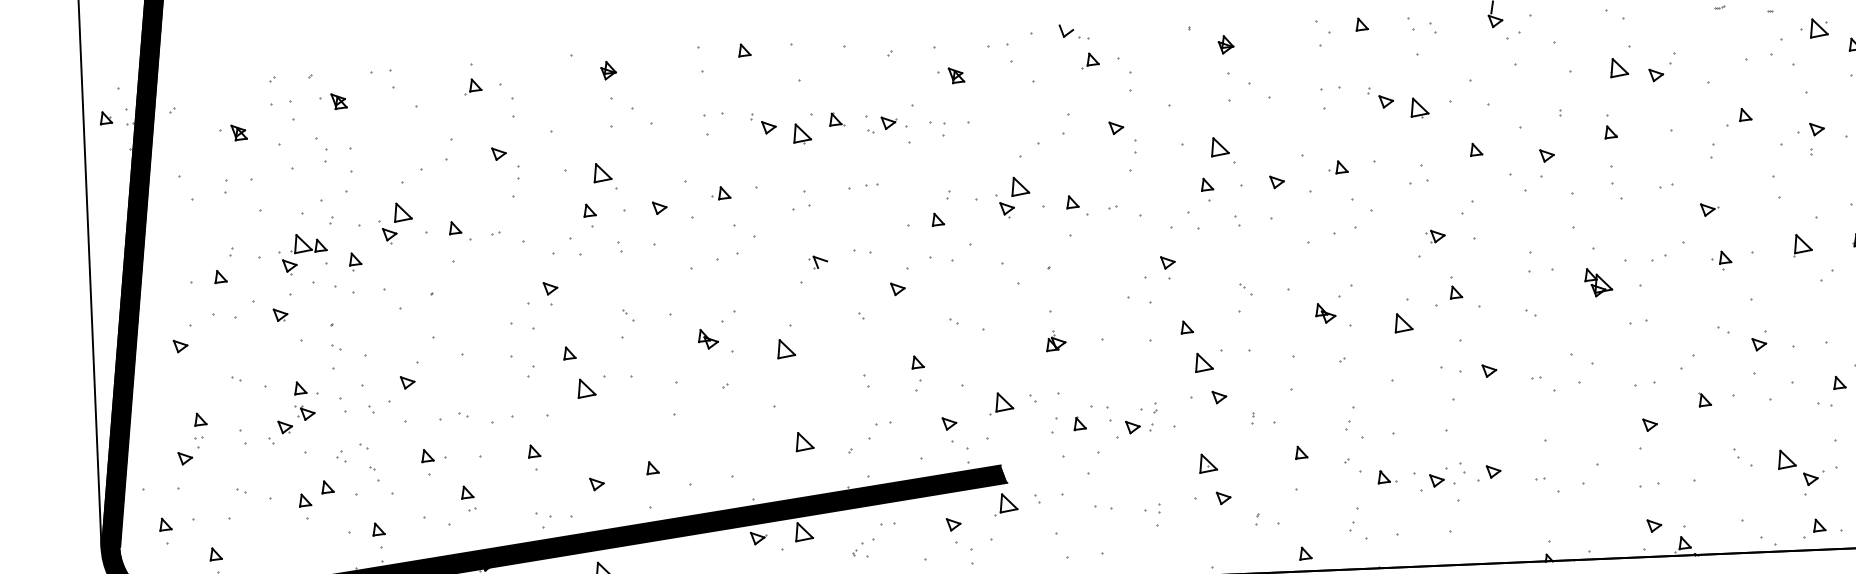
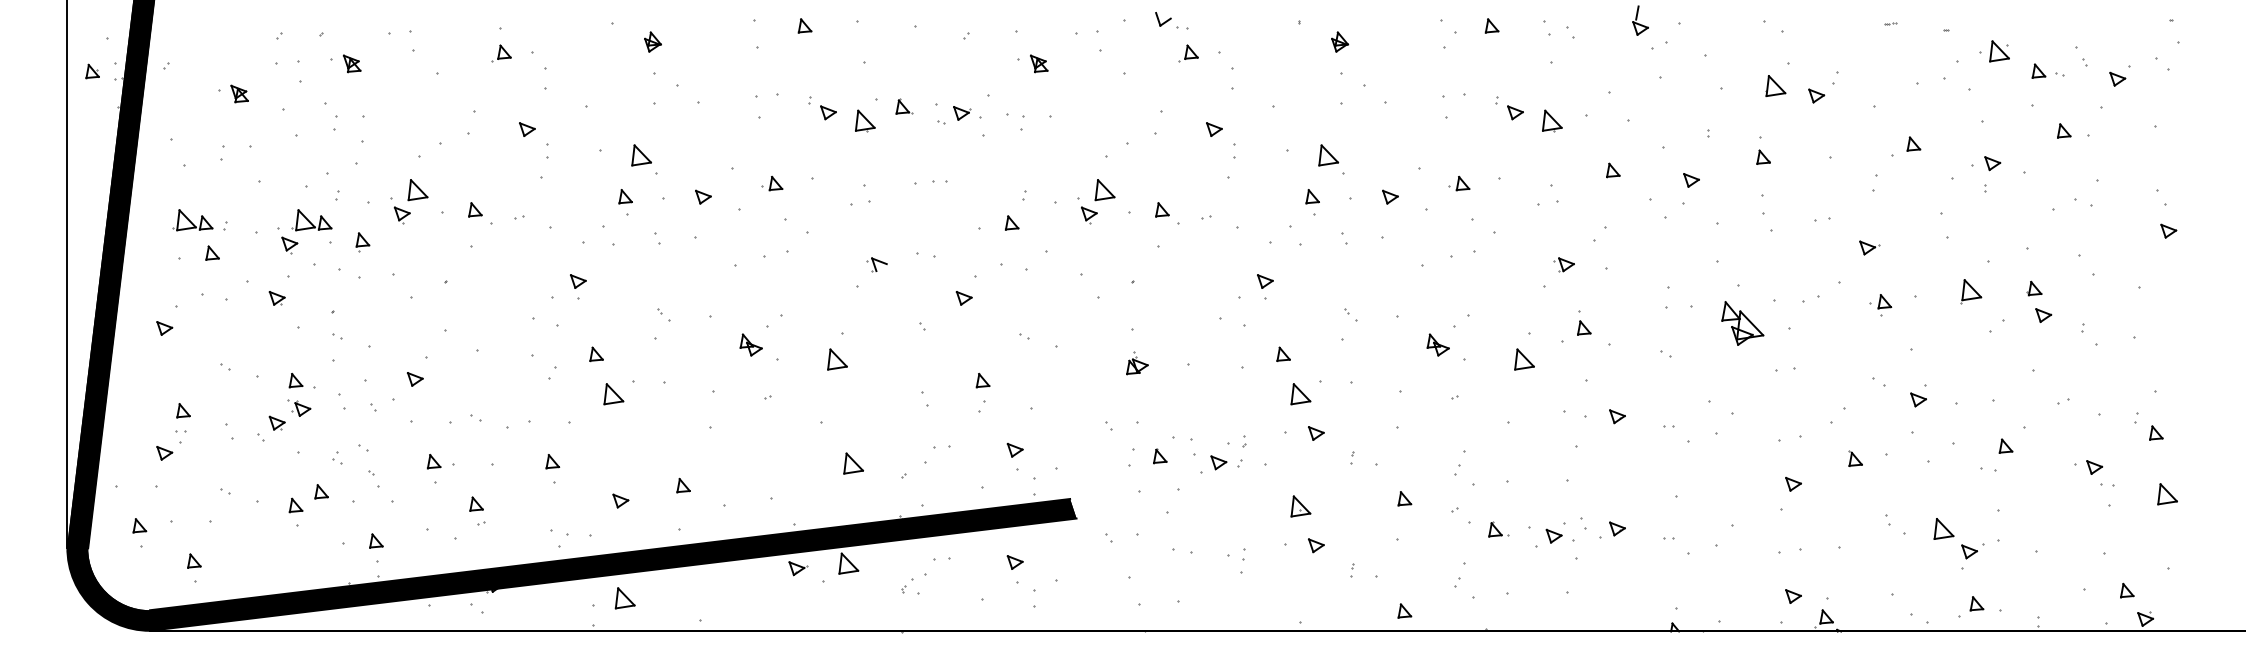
part: (201, 248) -> (192, 220), added
part: (1598, 282) -> (1742, 323), size x1.4
part: (1001, 402) -> (1073, 429), removed
part: (1005, 504) -> (1073, 542), removed

